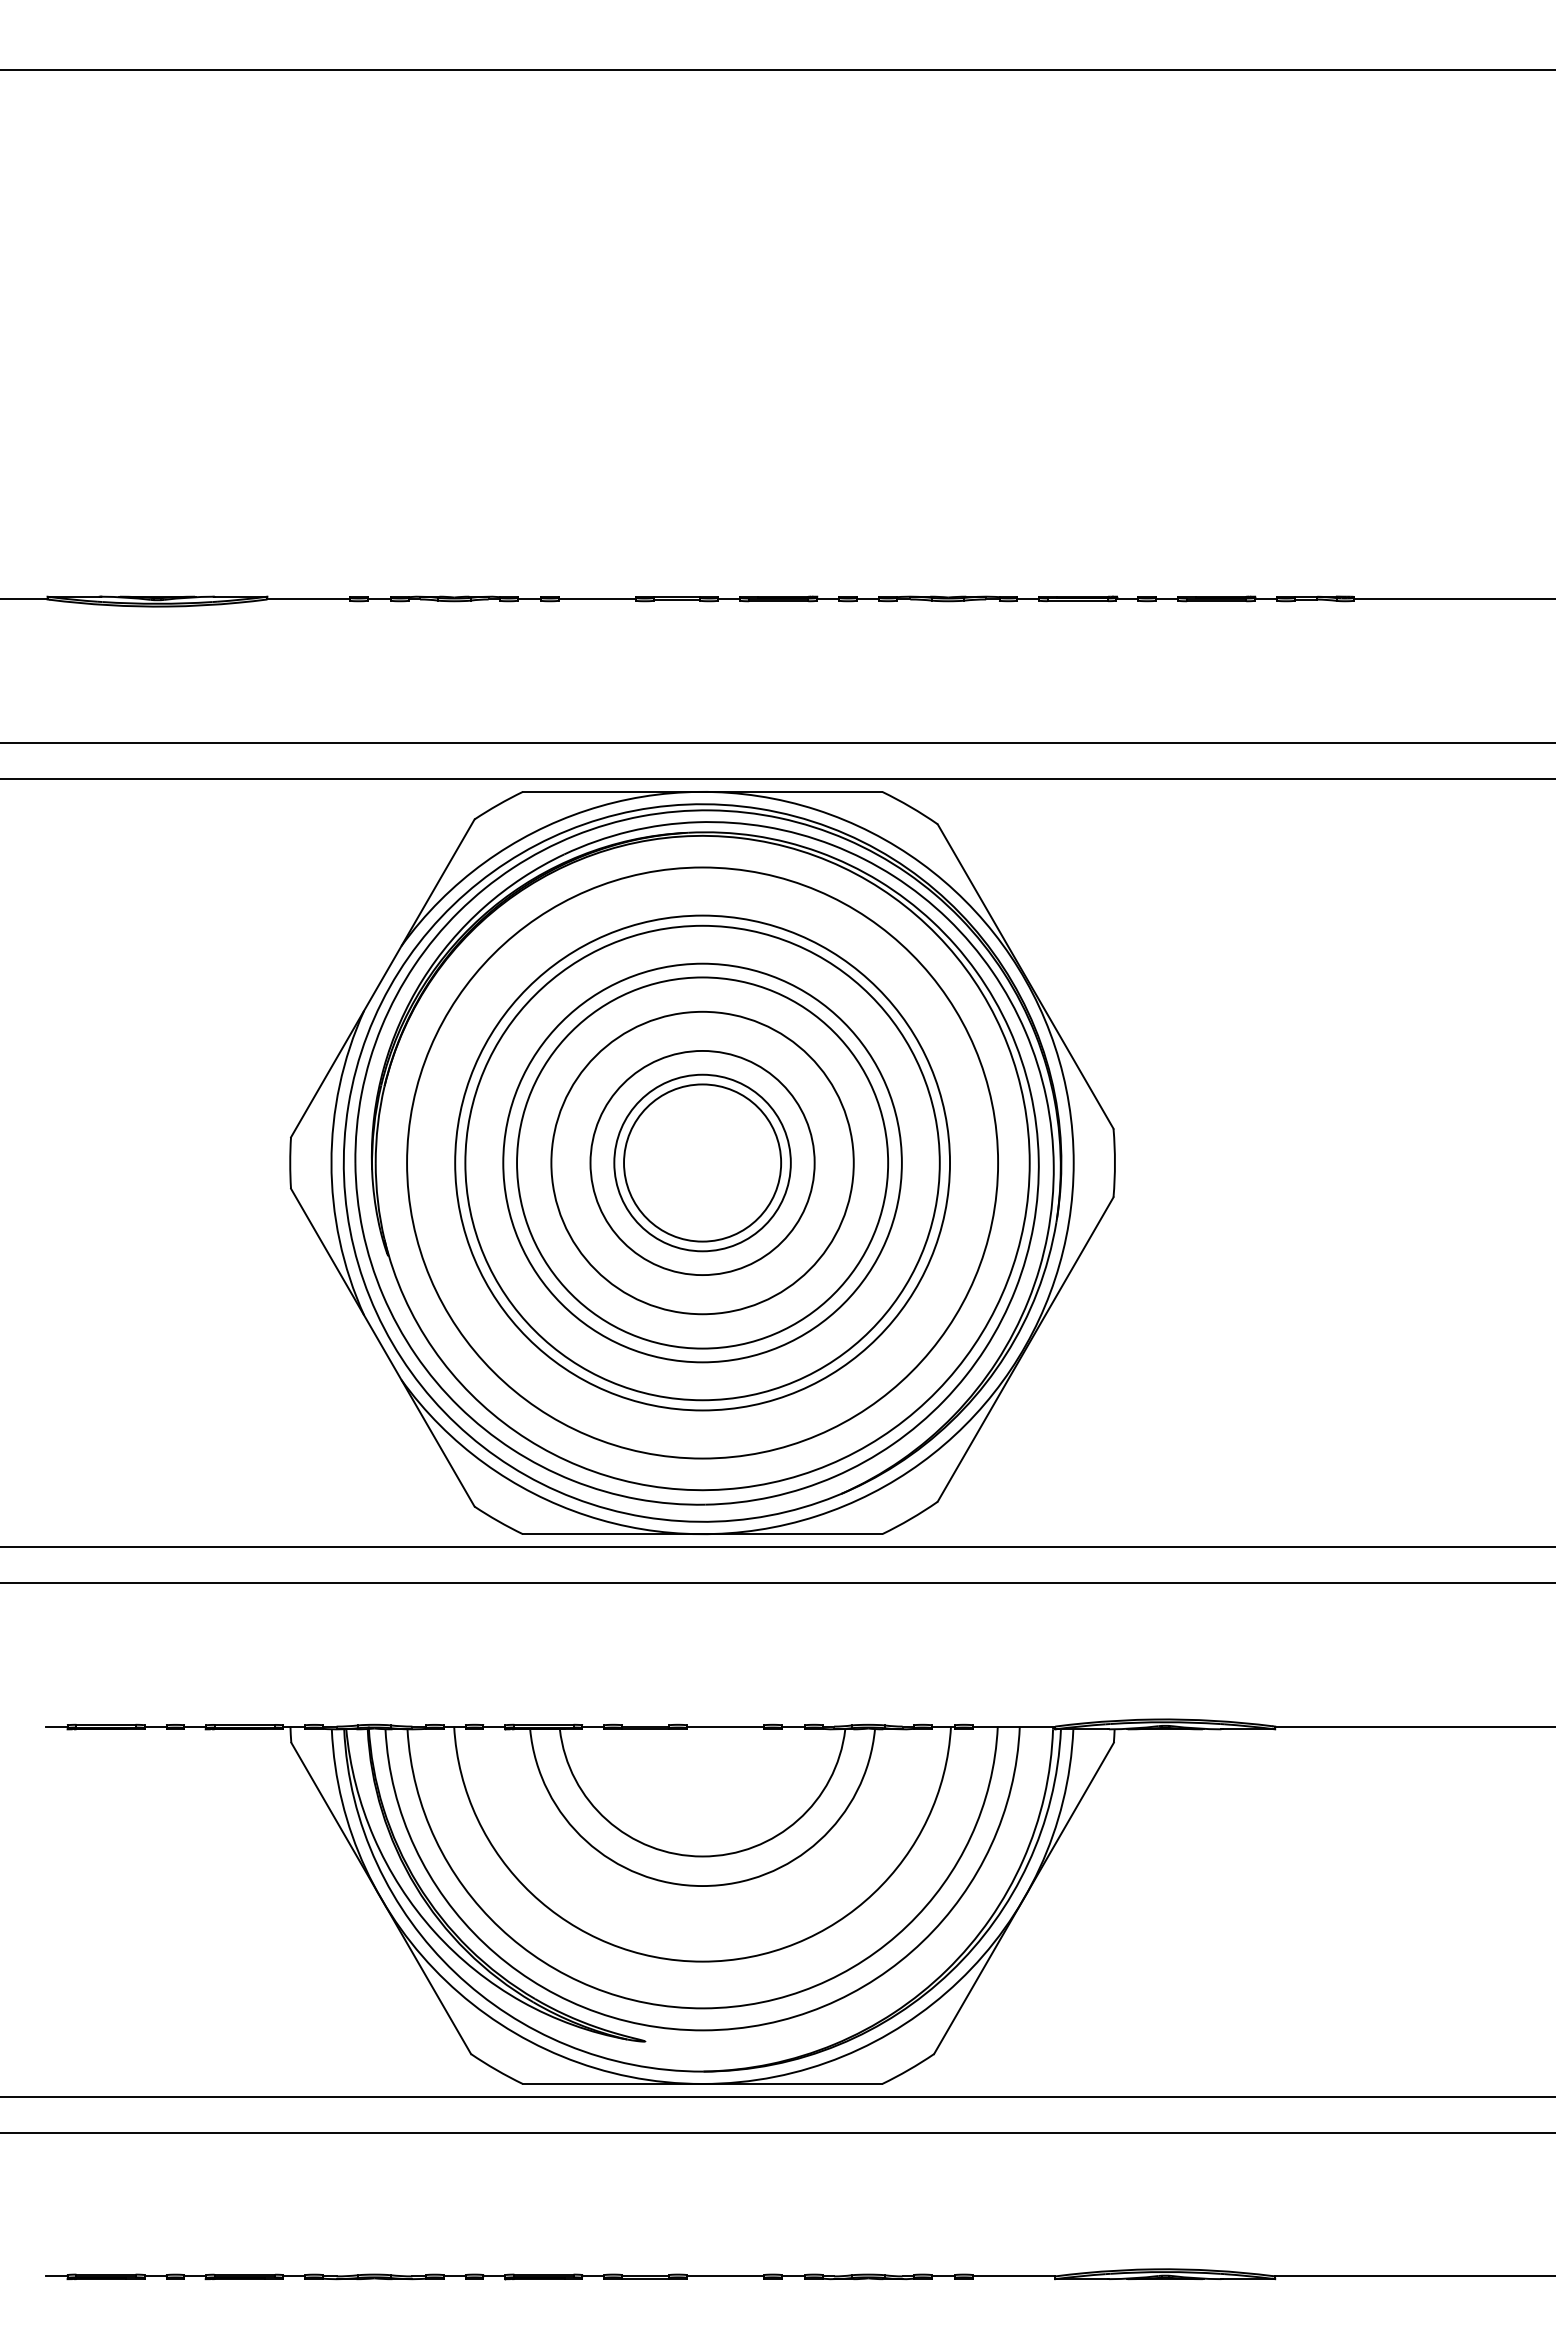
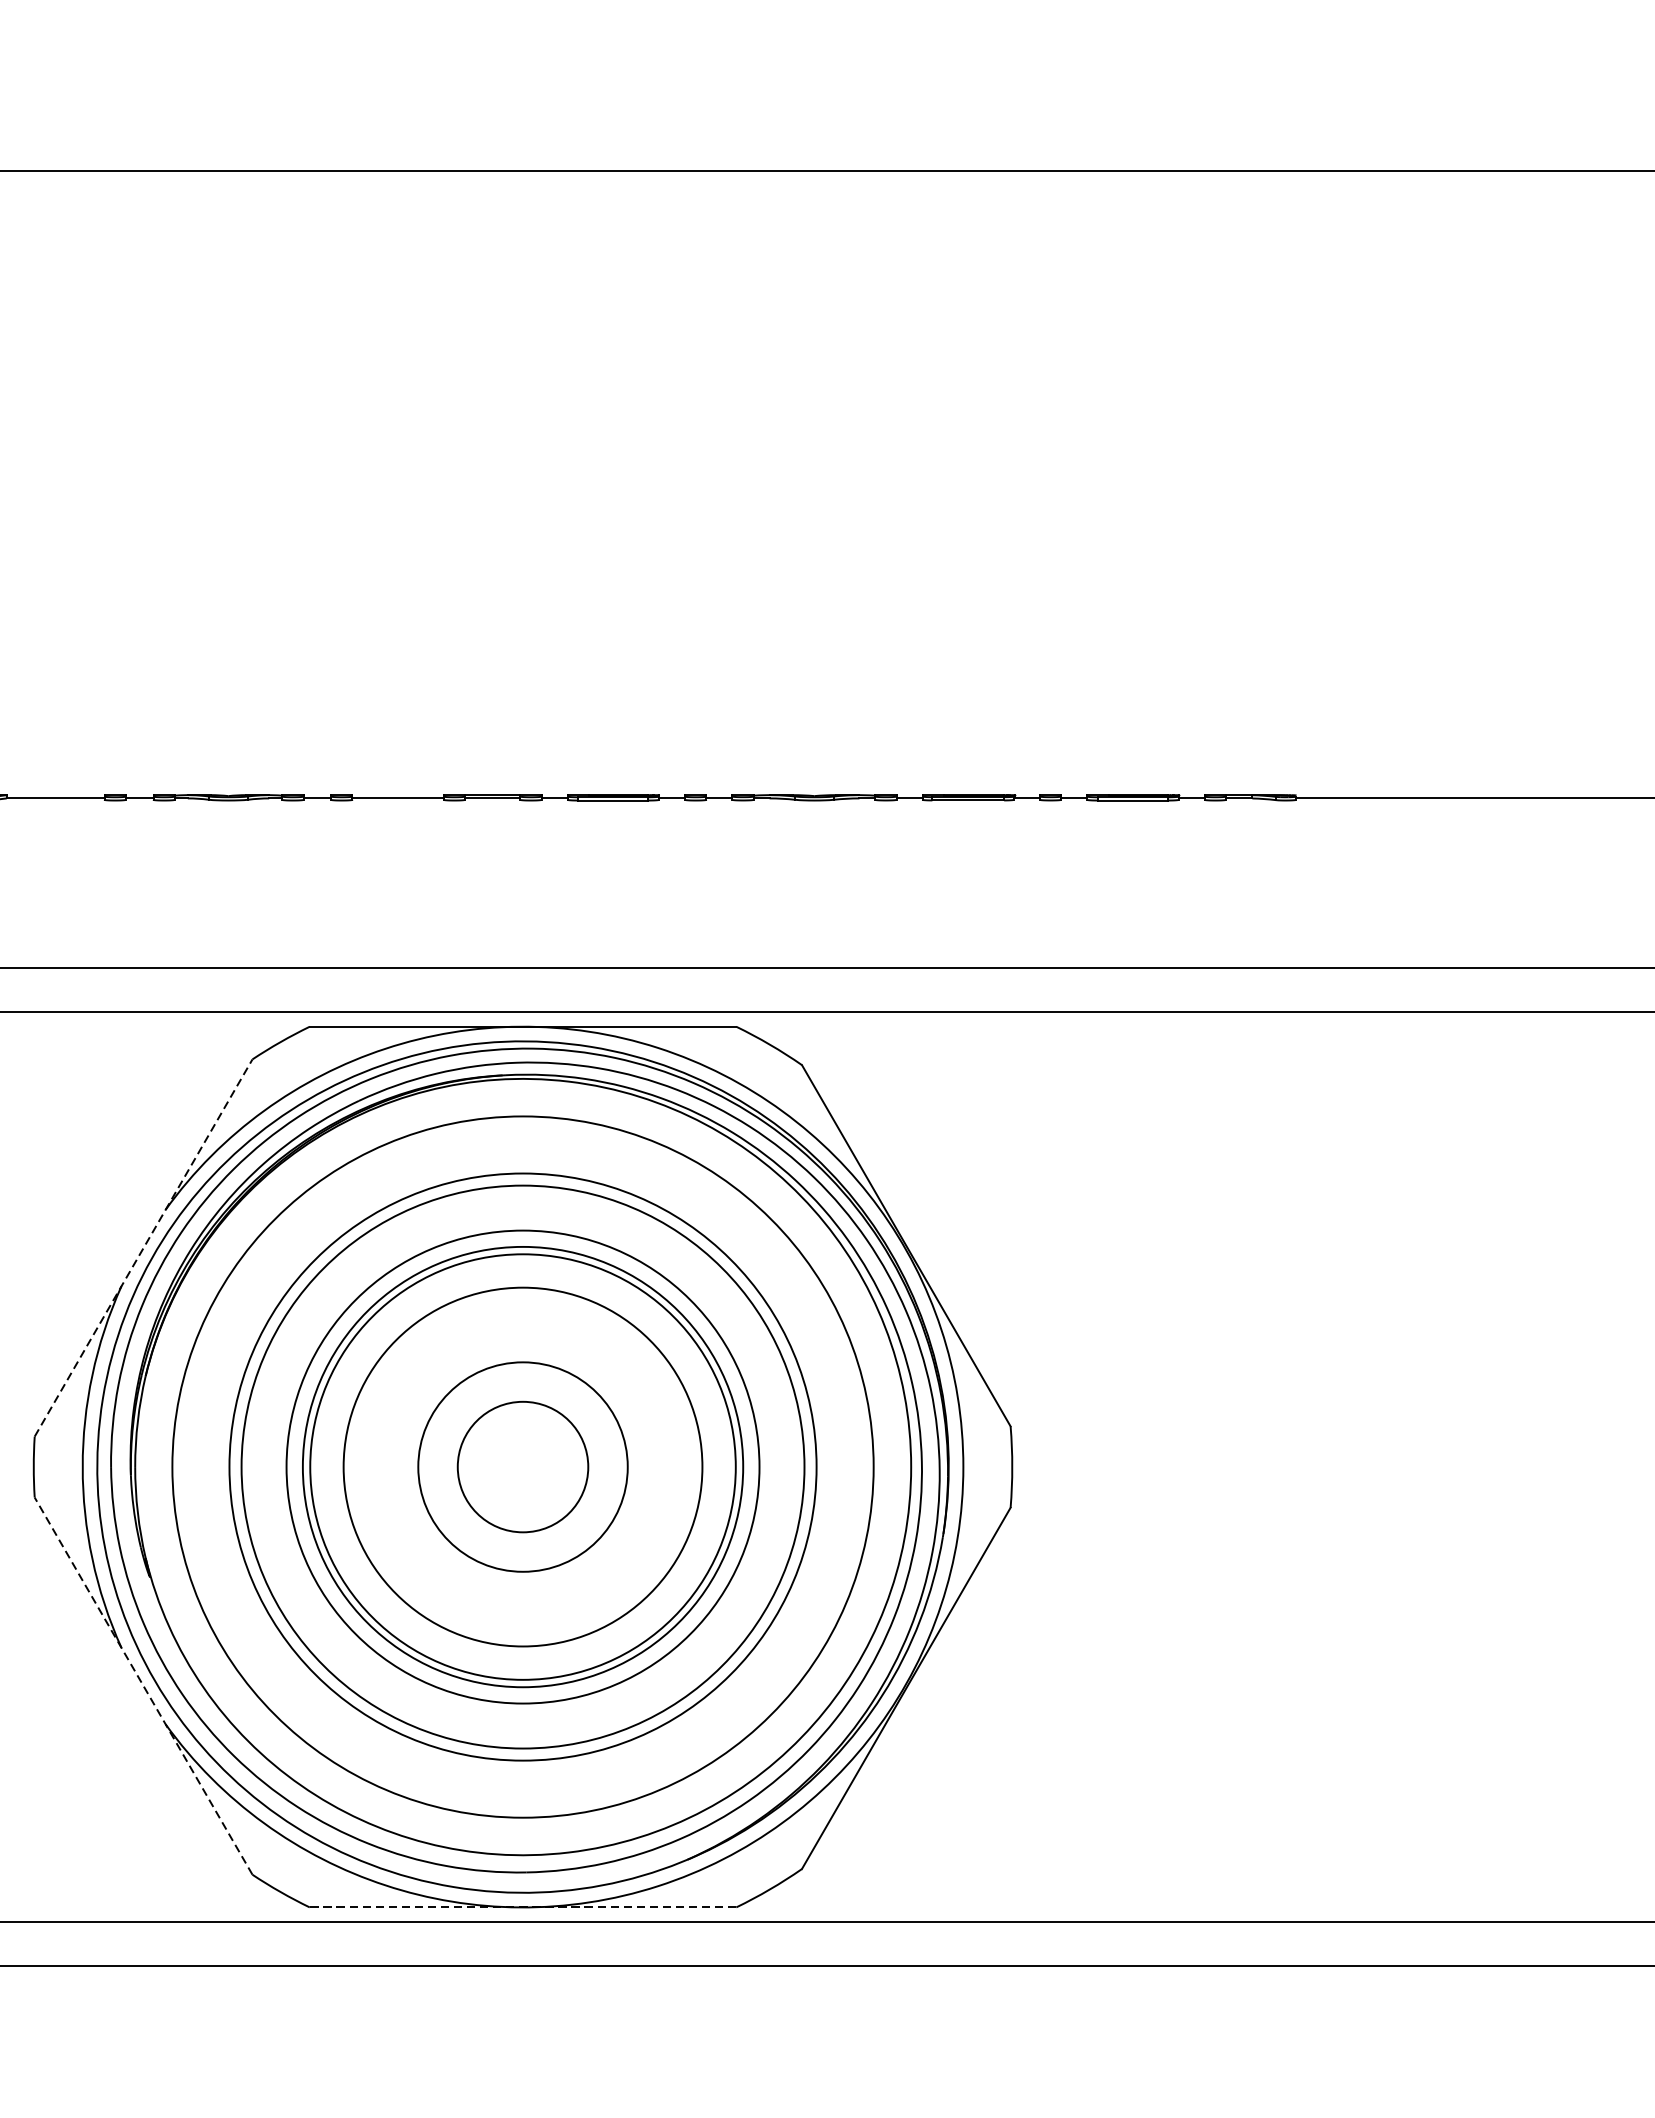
line: (382, 978) -> (143, 1248), solid -> dashed
circle: (702, 1162) -> (522, 1466), size x0.7
circle: (702, 1162) -> (522, 1466), size x1.6
line: (382, 1347) -> (143, 1685), solid -> dashed
line: (702, 1534) -> (522, 1907), solid -> dashed

